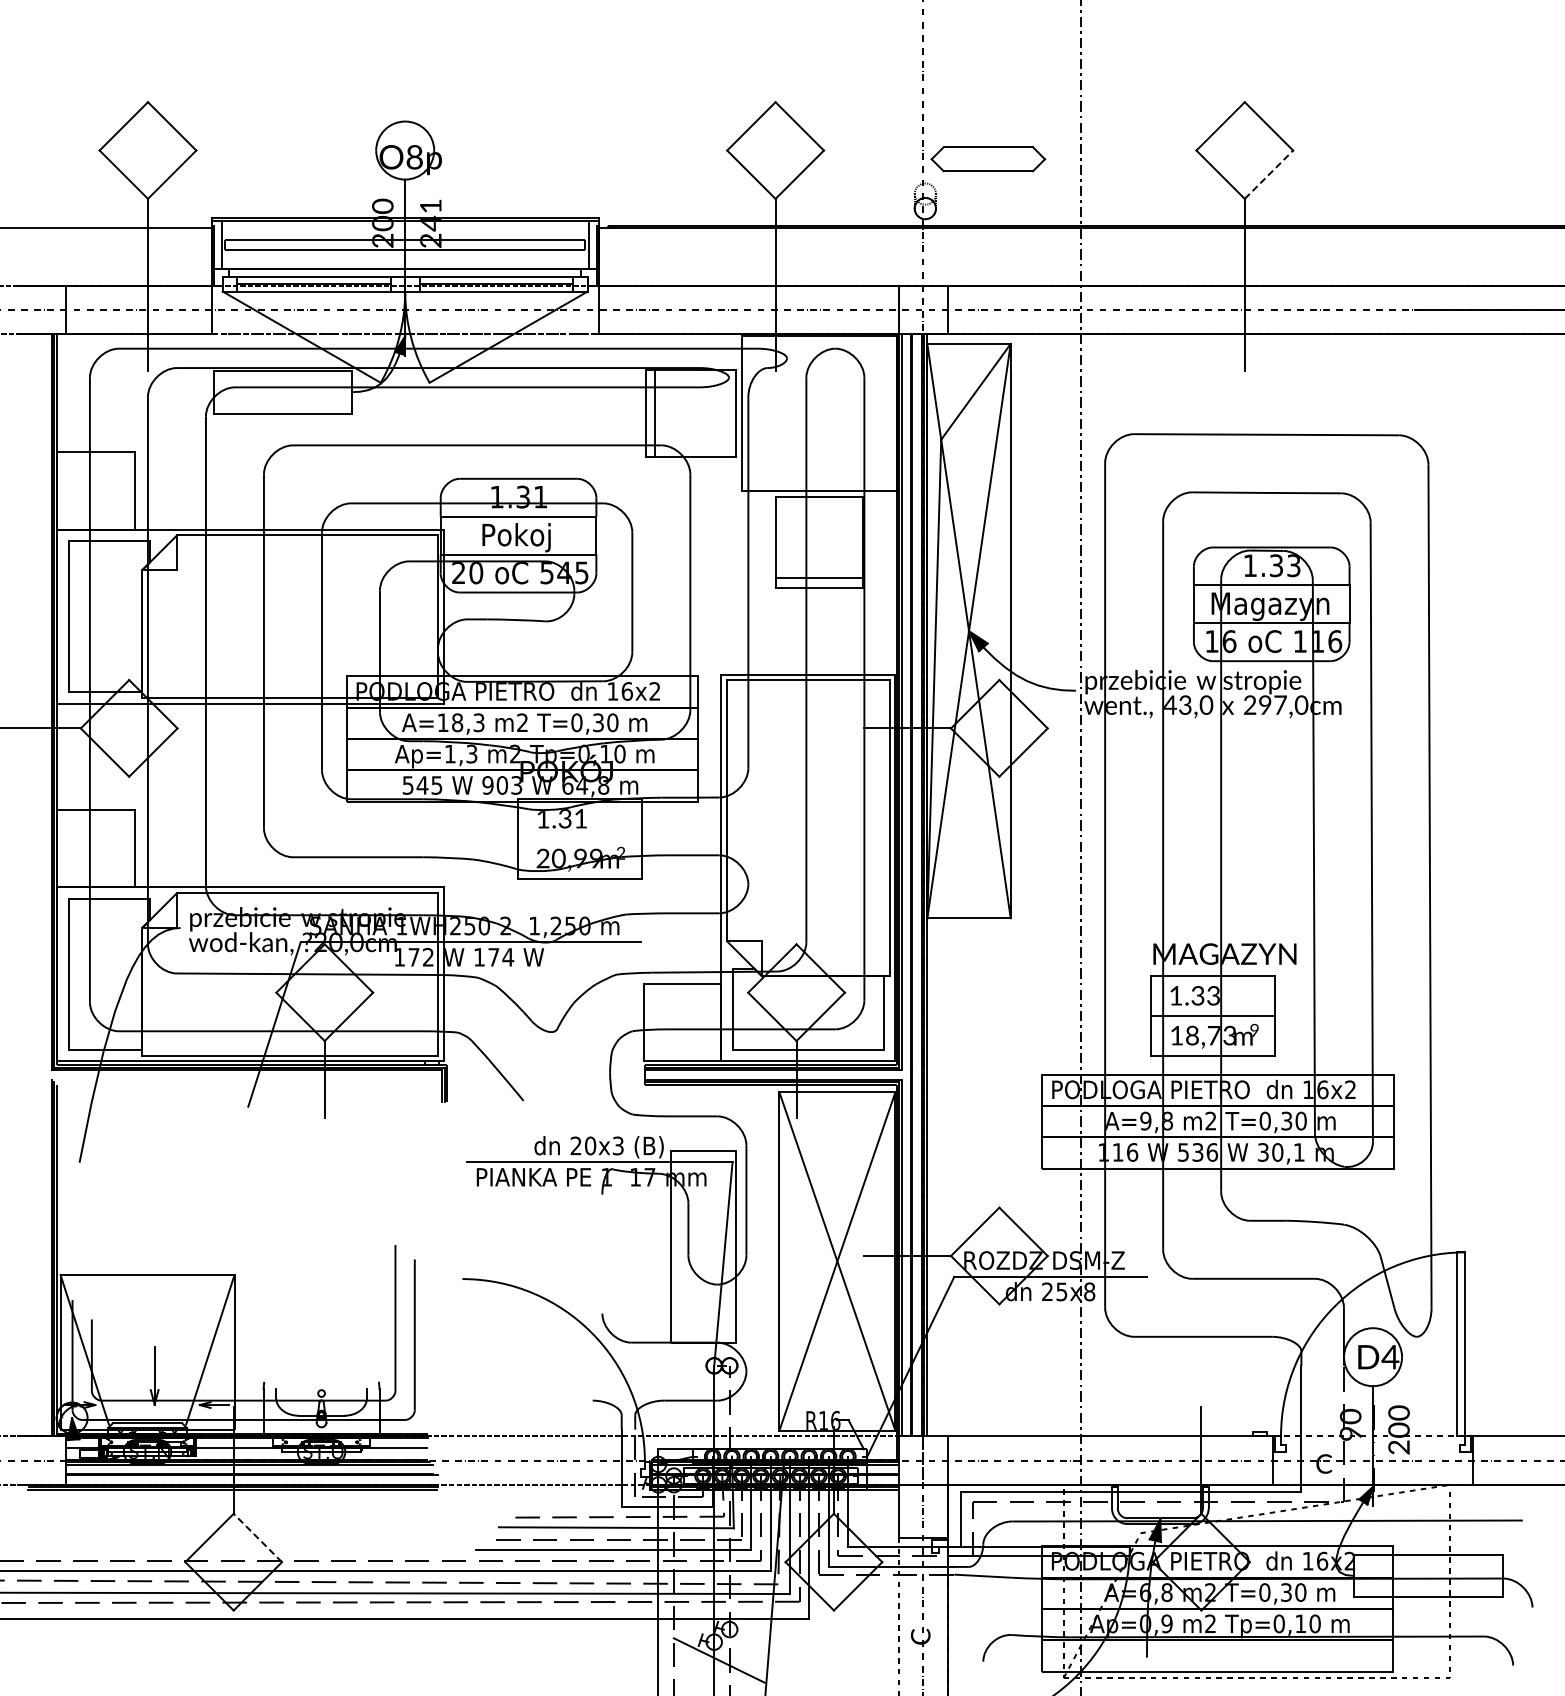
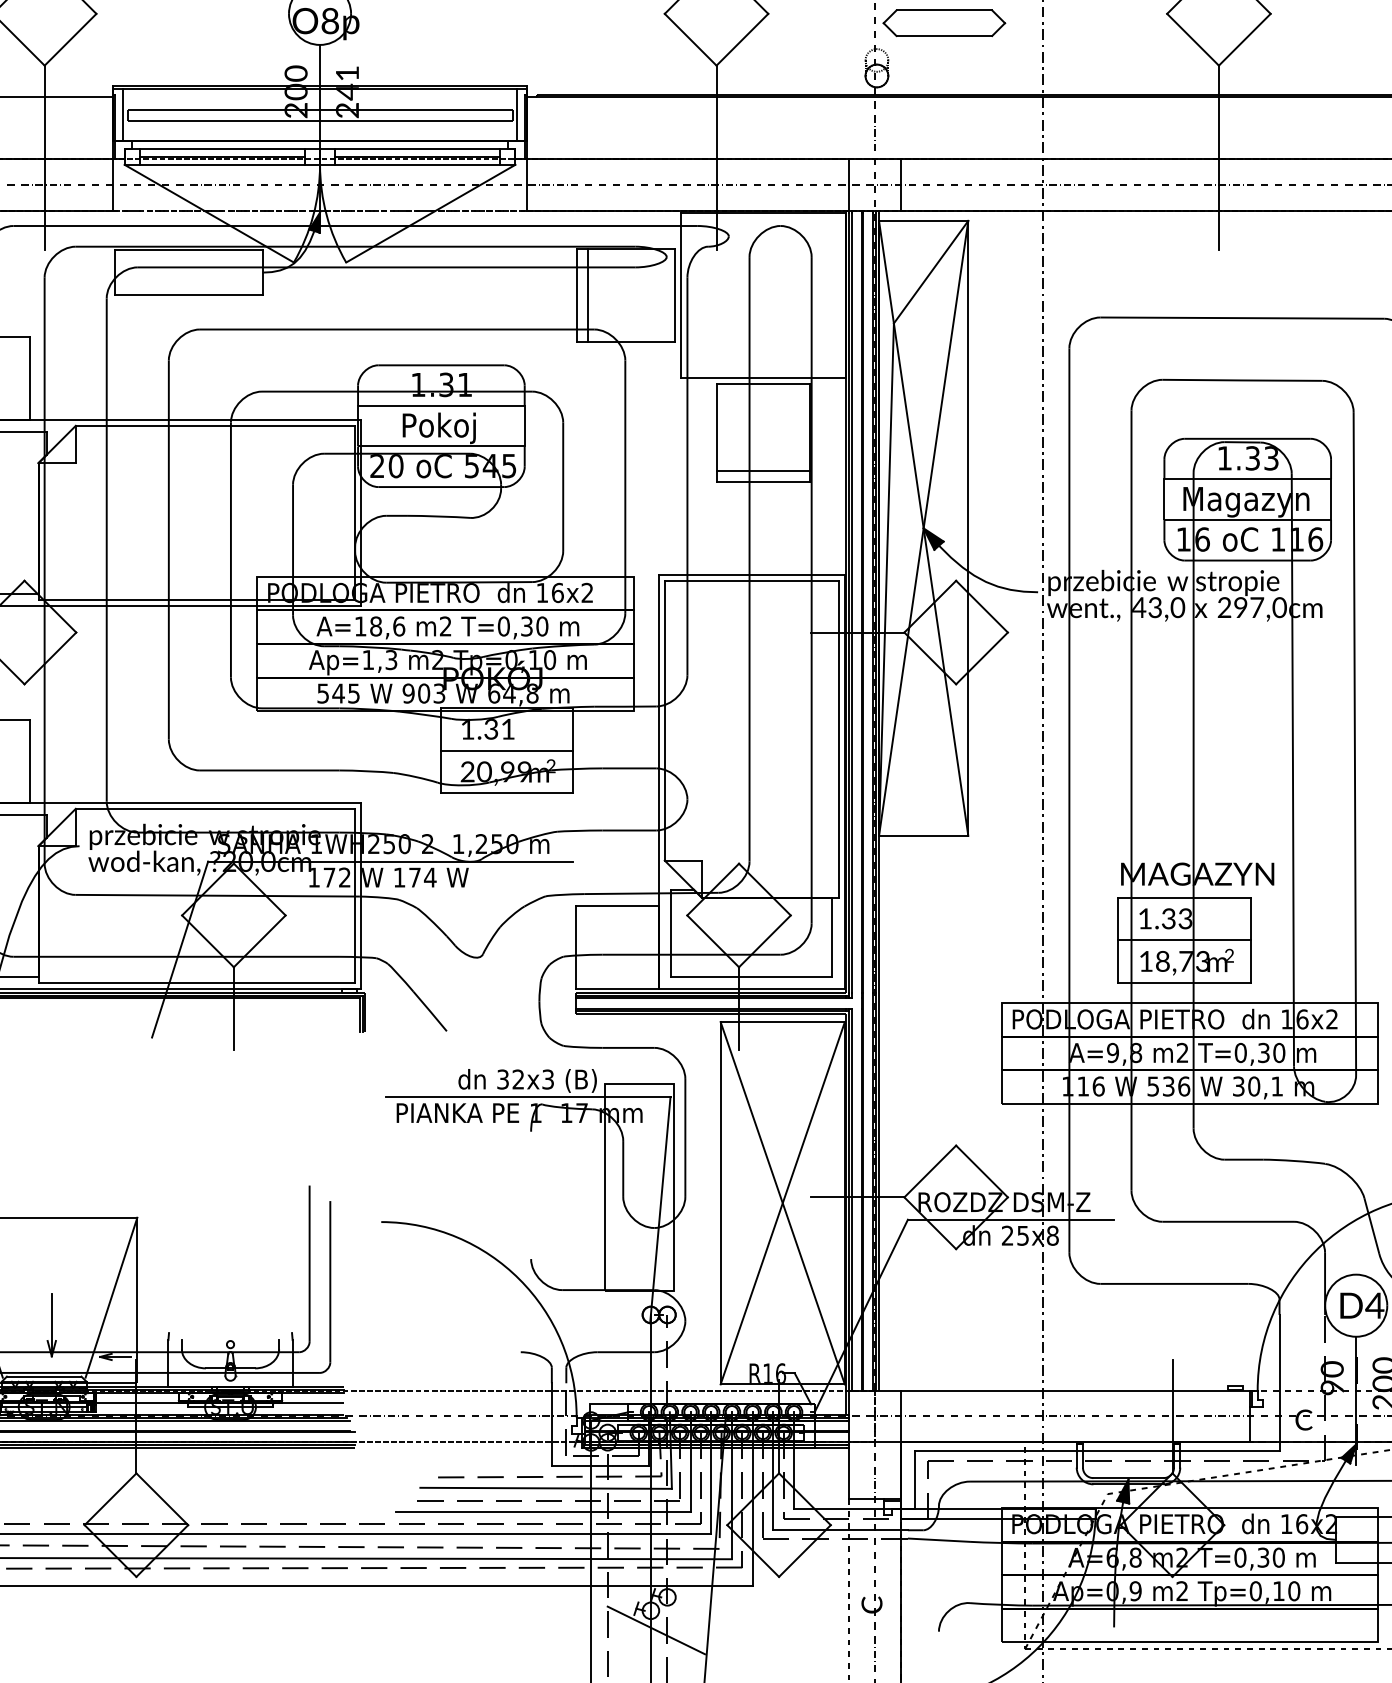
line: (1269, 174) -> (1245, 39), dashed -> solid
text: (478, 722) -> (398, 626), A=18,3 -> A=18,6
line: (579, 838) -> (506, 750), added
text: (1254, 1030) -> (1229, 955), 9 -> 2
text: (583, 1145) -> (510, 1079), 20x3 -> 32x3
line: (257, 1537) -> (161, 1498), dashed -> solid

